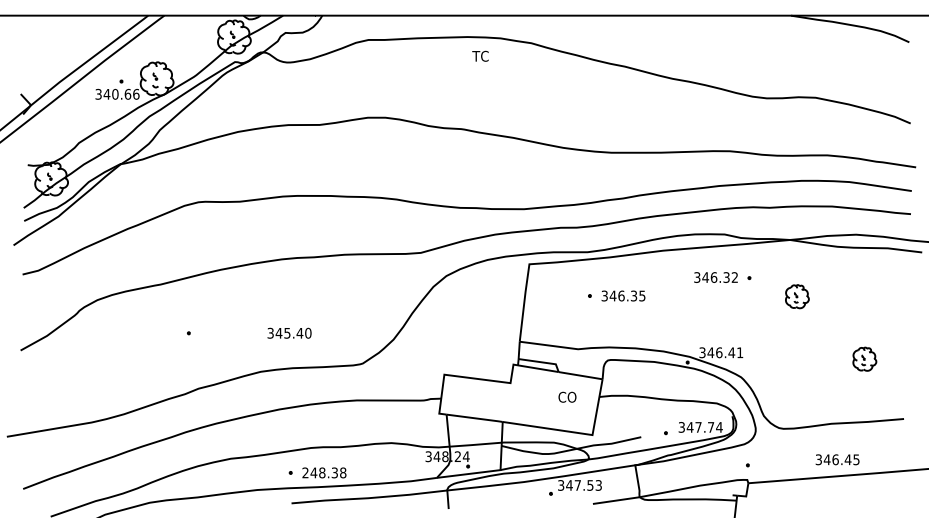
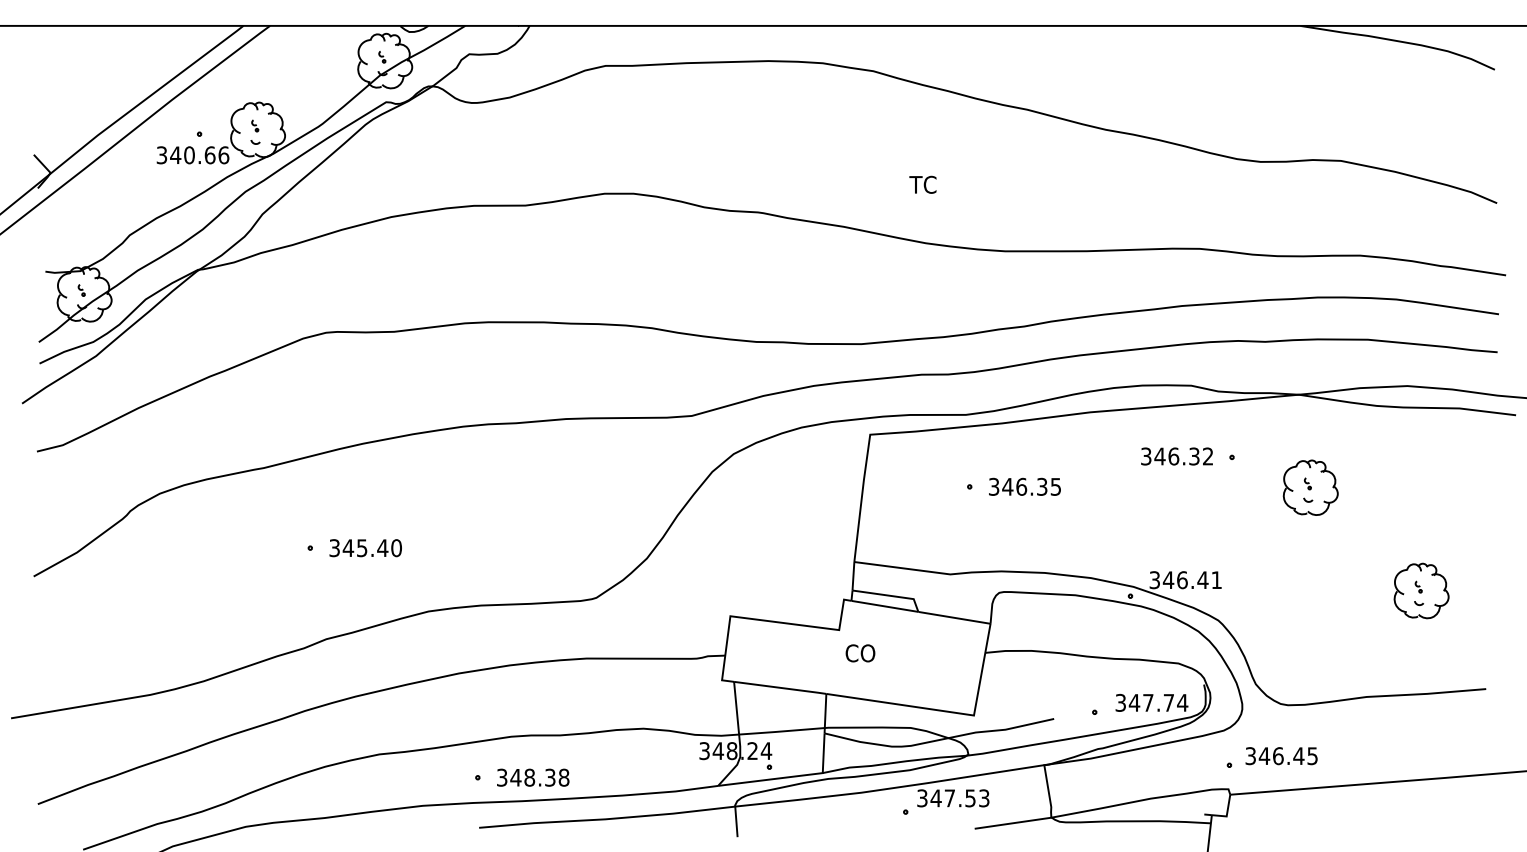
text: (480, 55) -> (922, 183), moved
part: (797, 296) -> (1311, 487), size x1.43
text: (289, 332) -> (365, 546), moved
part: (864, 358) -> (1421, 589), size x1.43
text: (567, 396) -> (860, 652), moved
text: (837, 459) -> (1281, 755), moved
text: (305, 473) -> (502, 778), 248.38 -> 348.38

